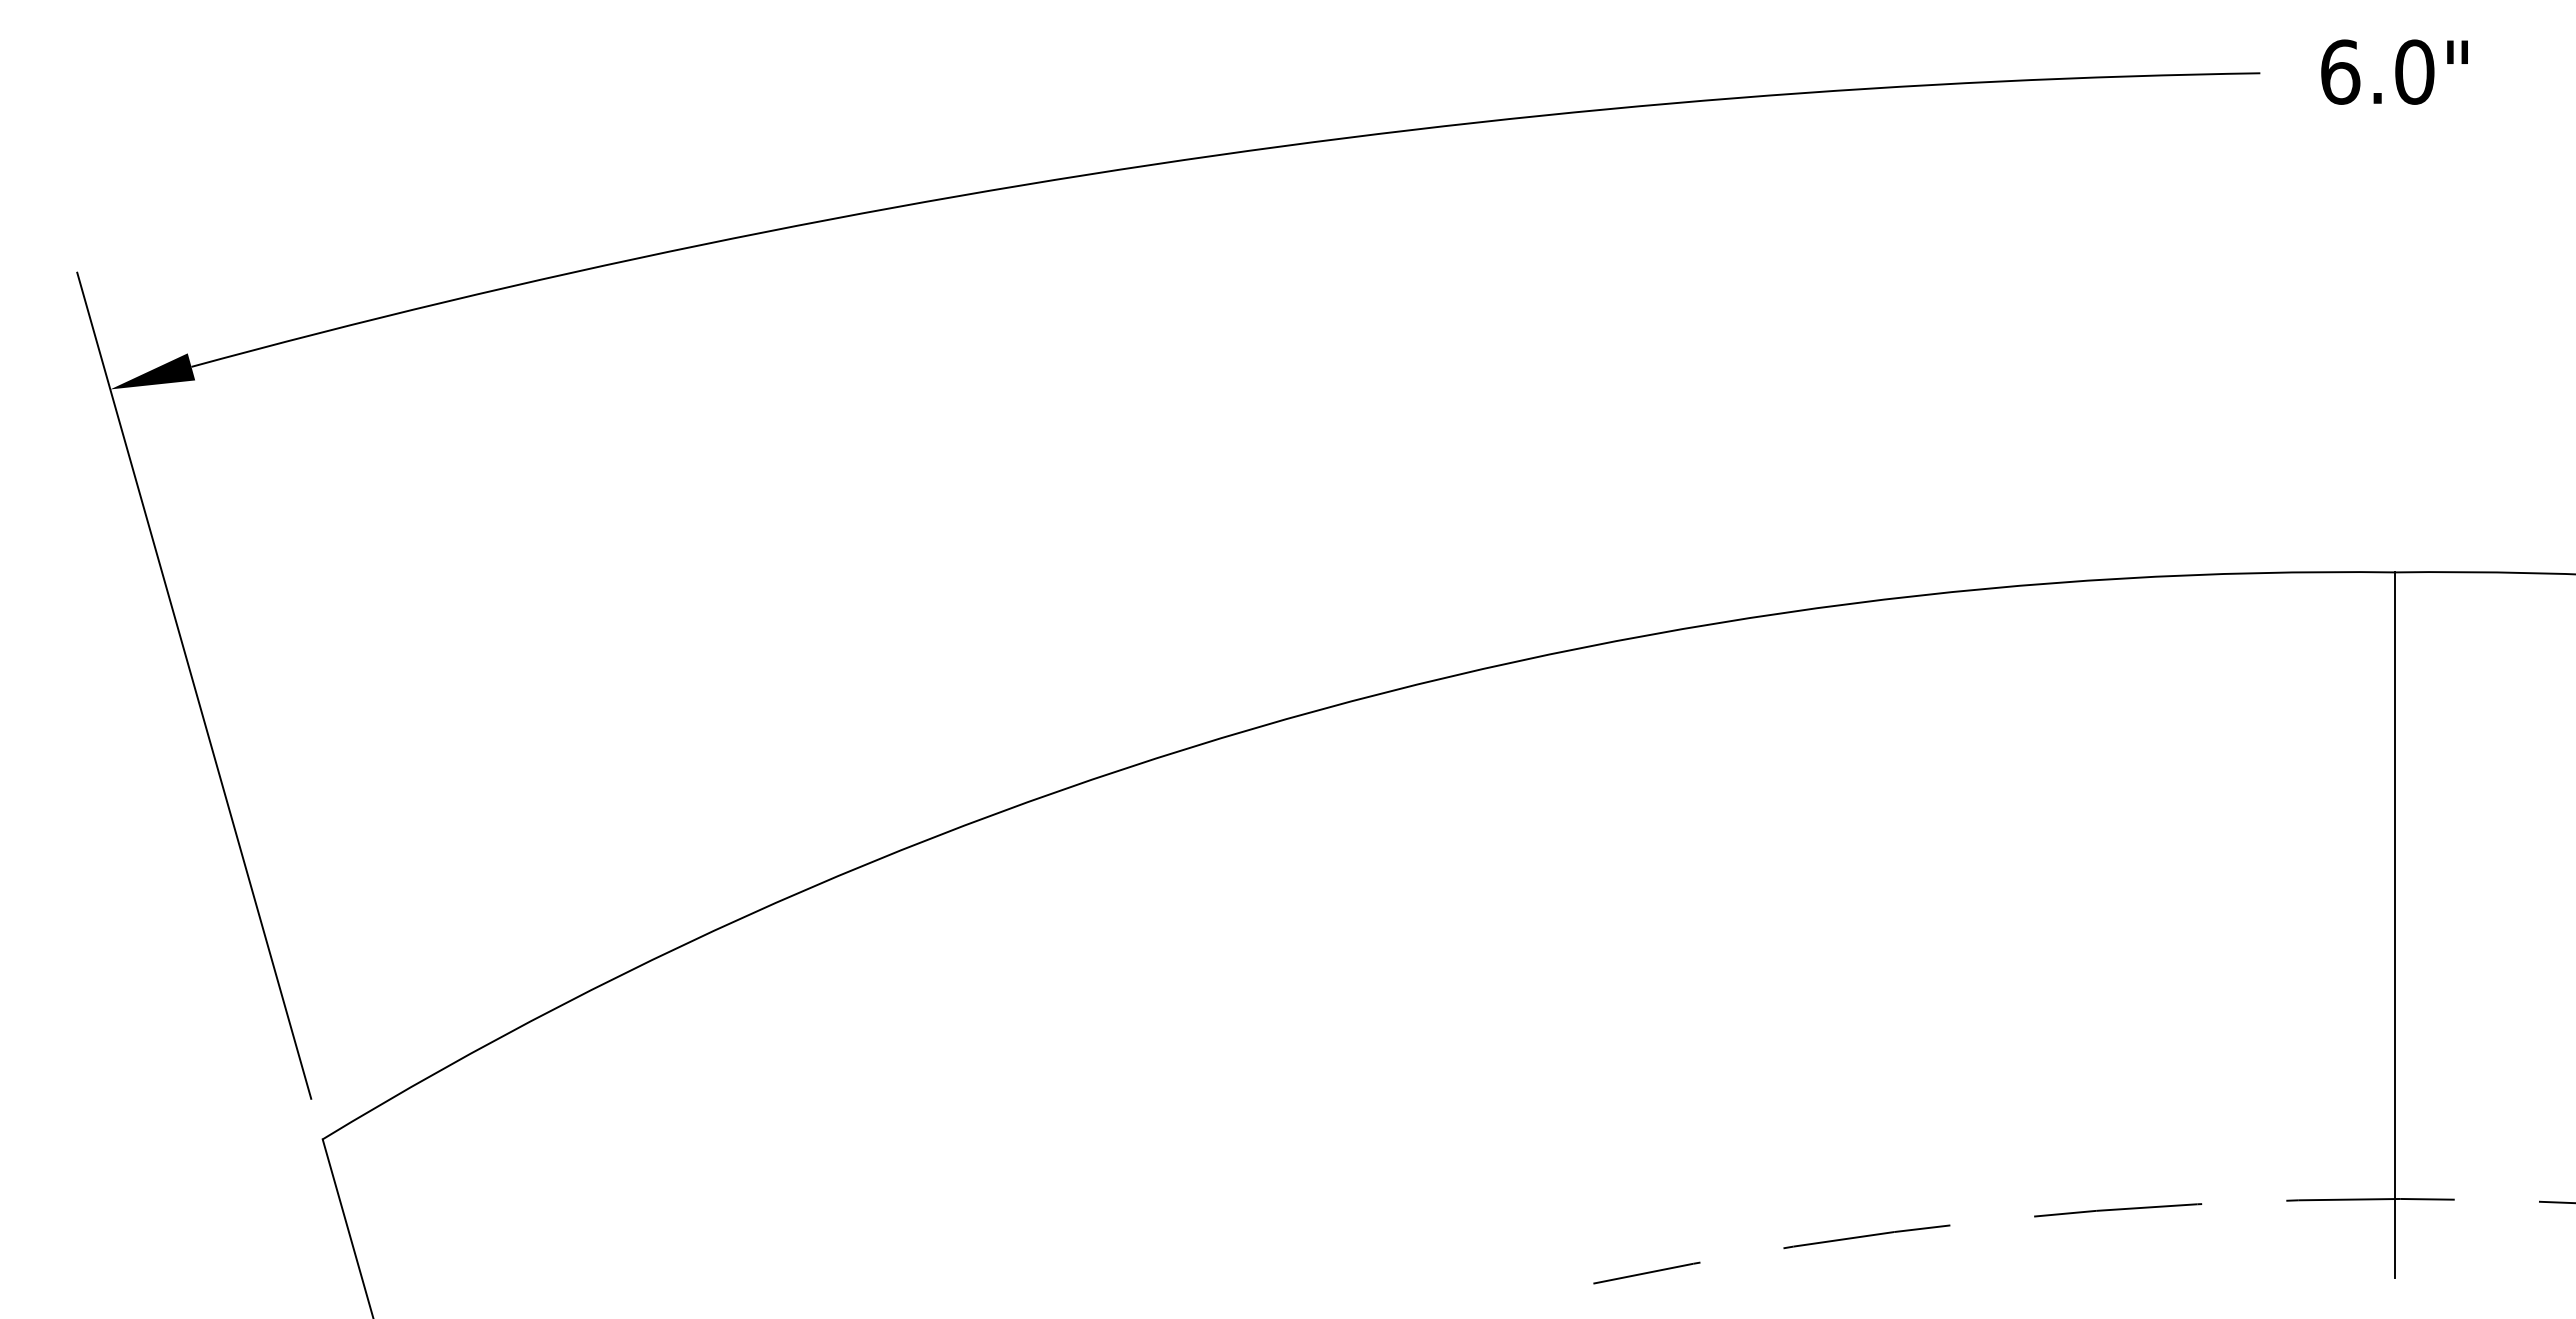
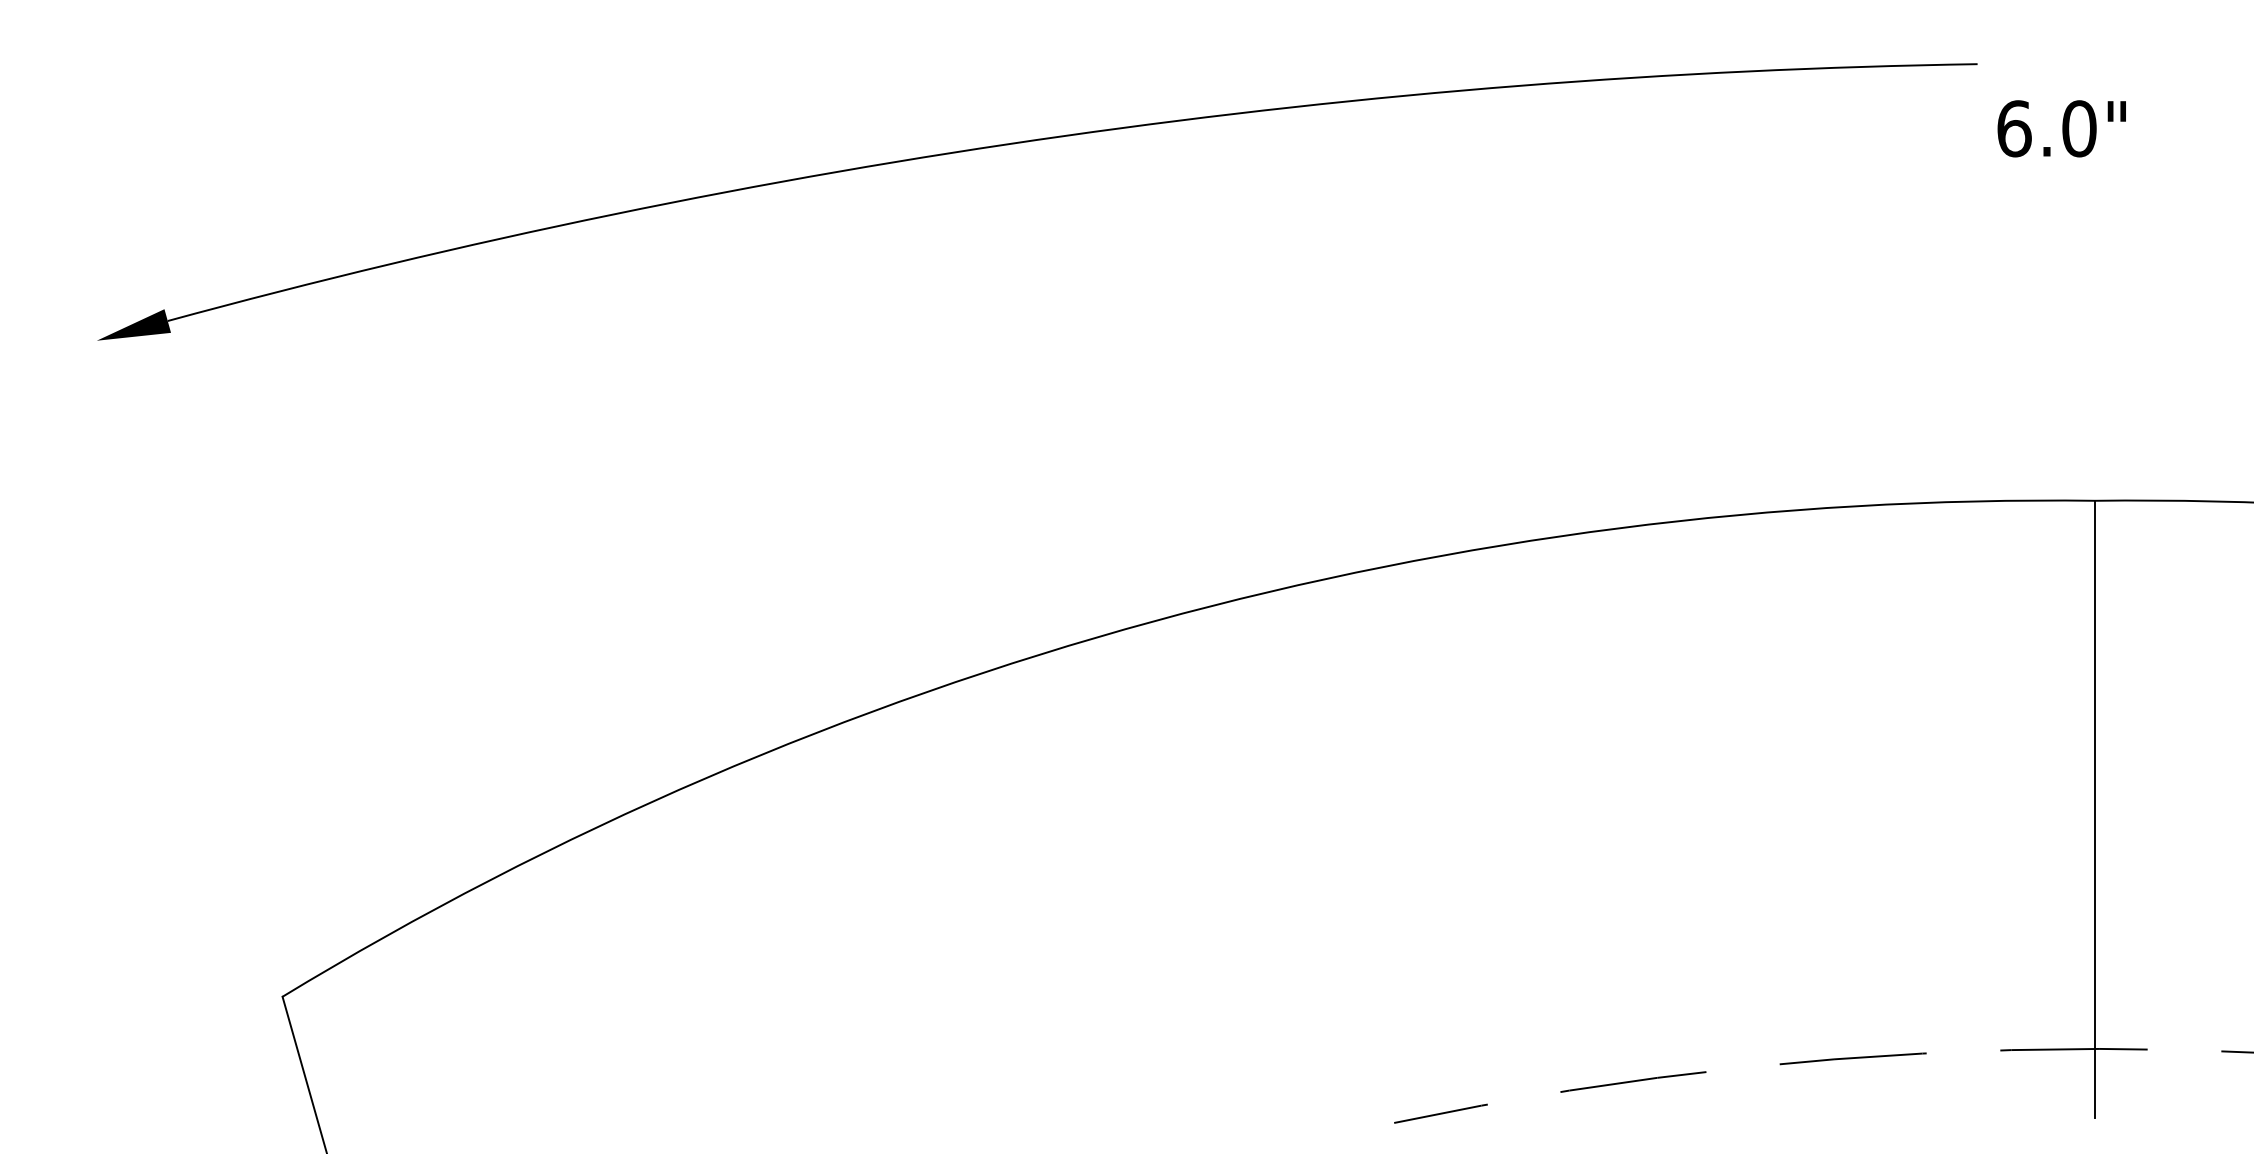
text: (2394, 71) -> (2061, 128), moved
line: (194, 685) -> (170, 599), removed

